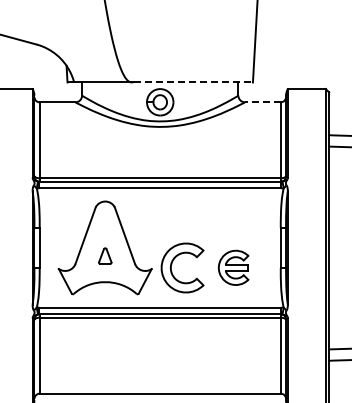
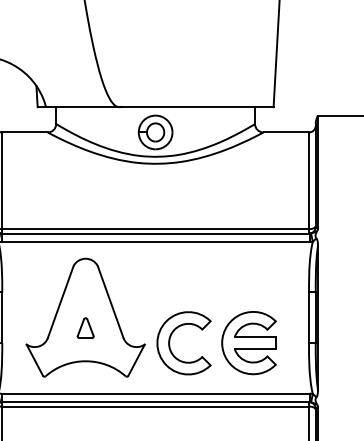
line: (193, 82) -> (197, 107), dashed -> solid
line: (262, 102) -> (285, 132), dashed -> solid
part: (233, 267) -> (248, 342), size x1.43

